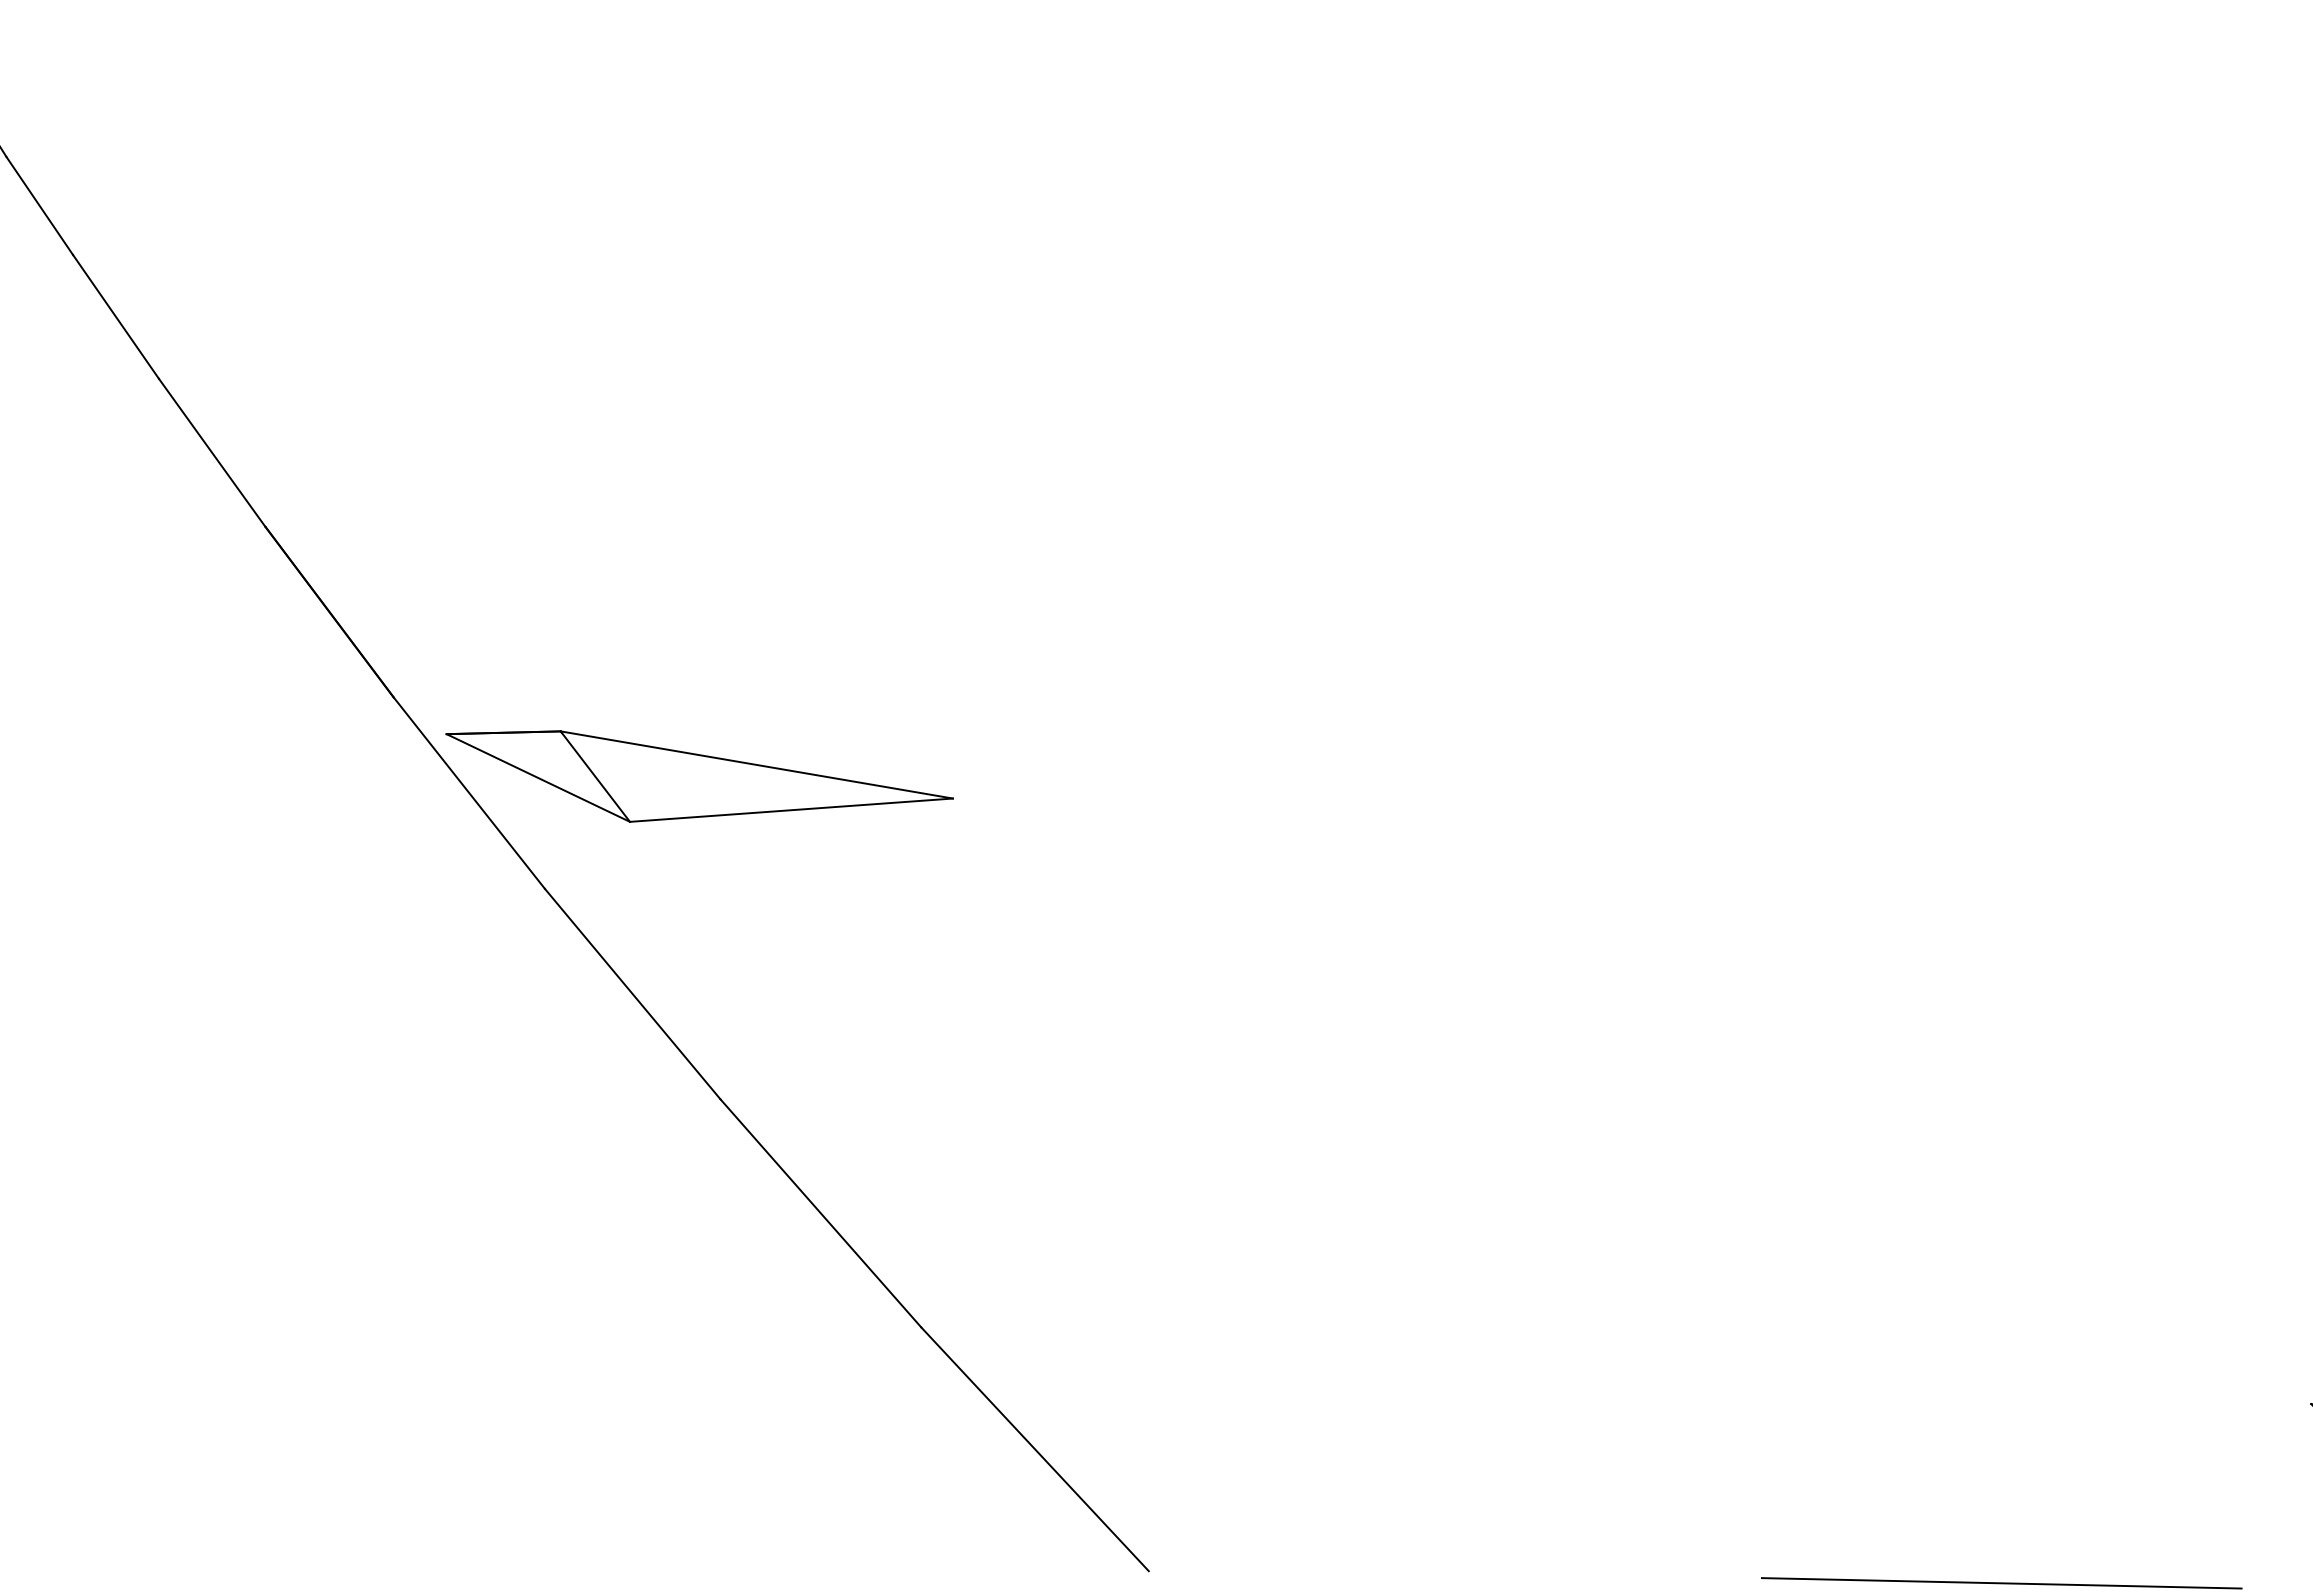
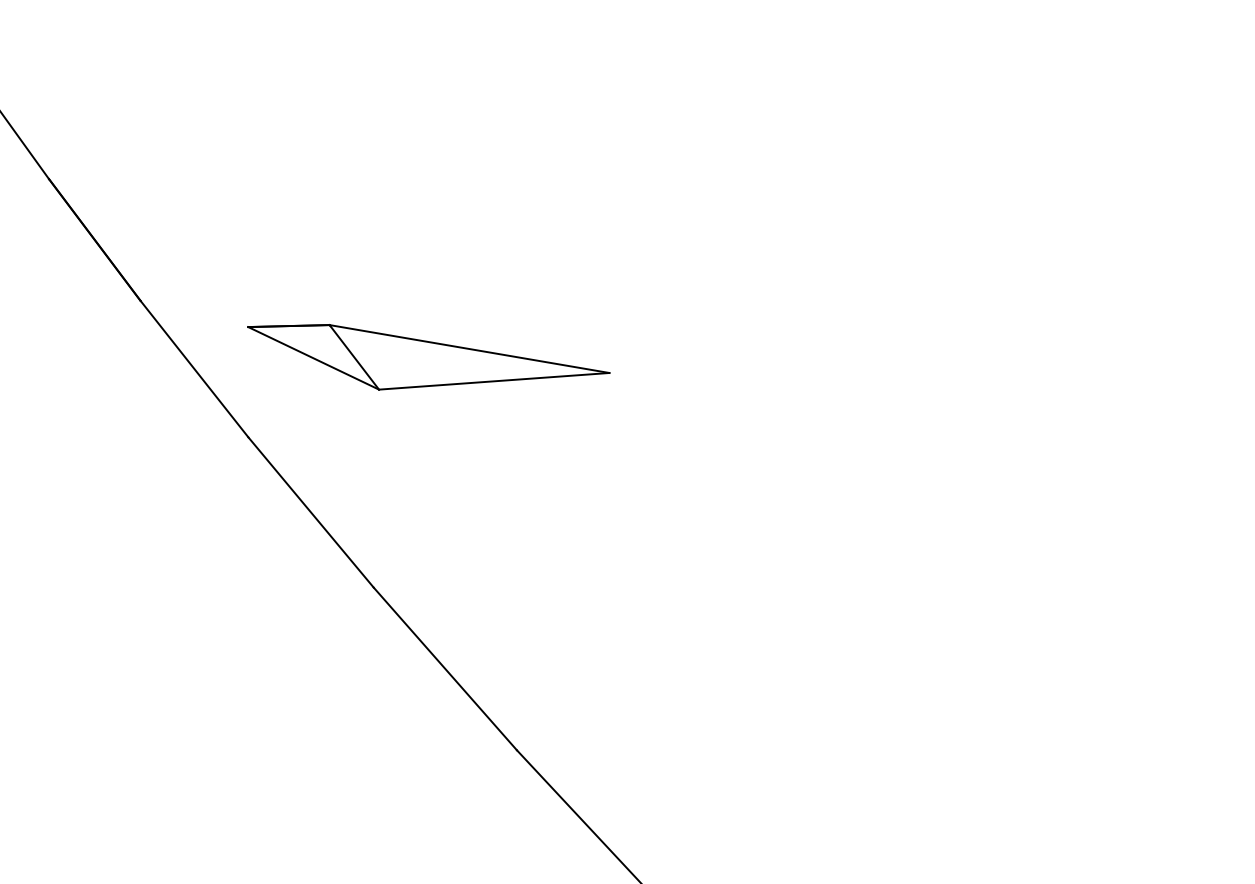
part: (699, 776) -> (428, 357), moved

